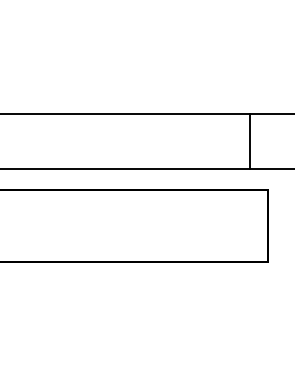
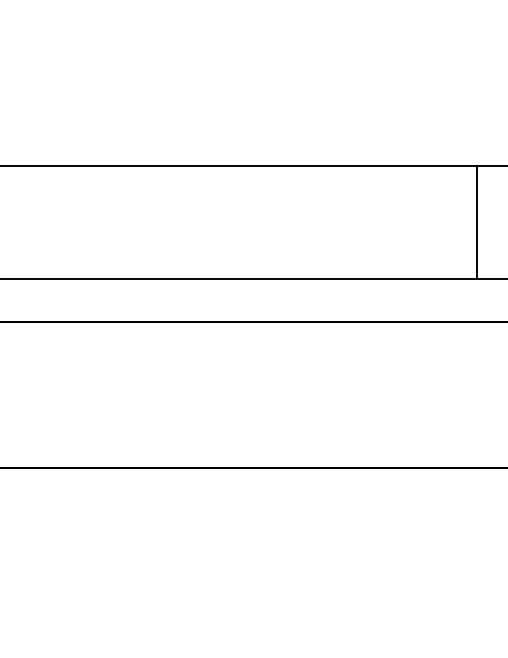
line: (249, 141) -> (476, 222), moved

